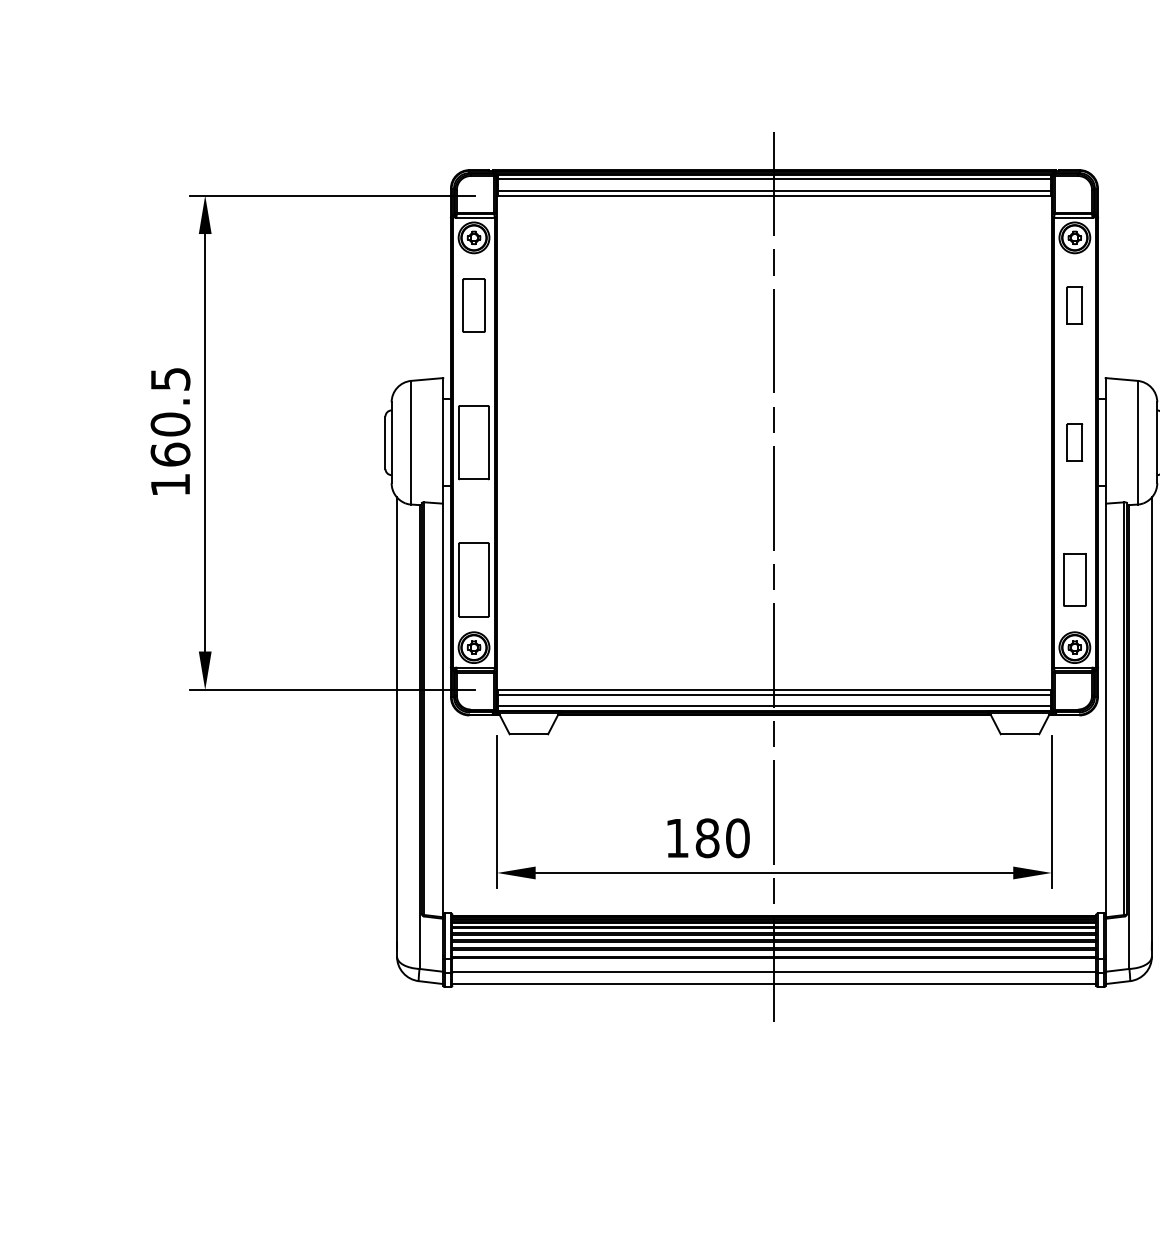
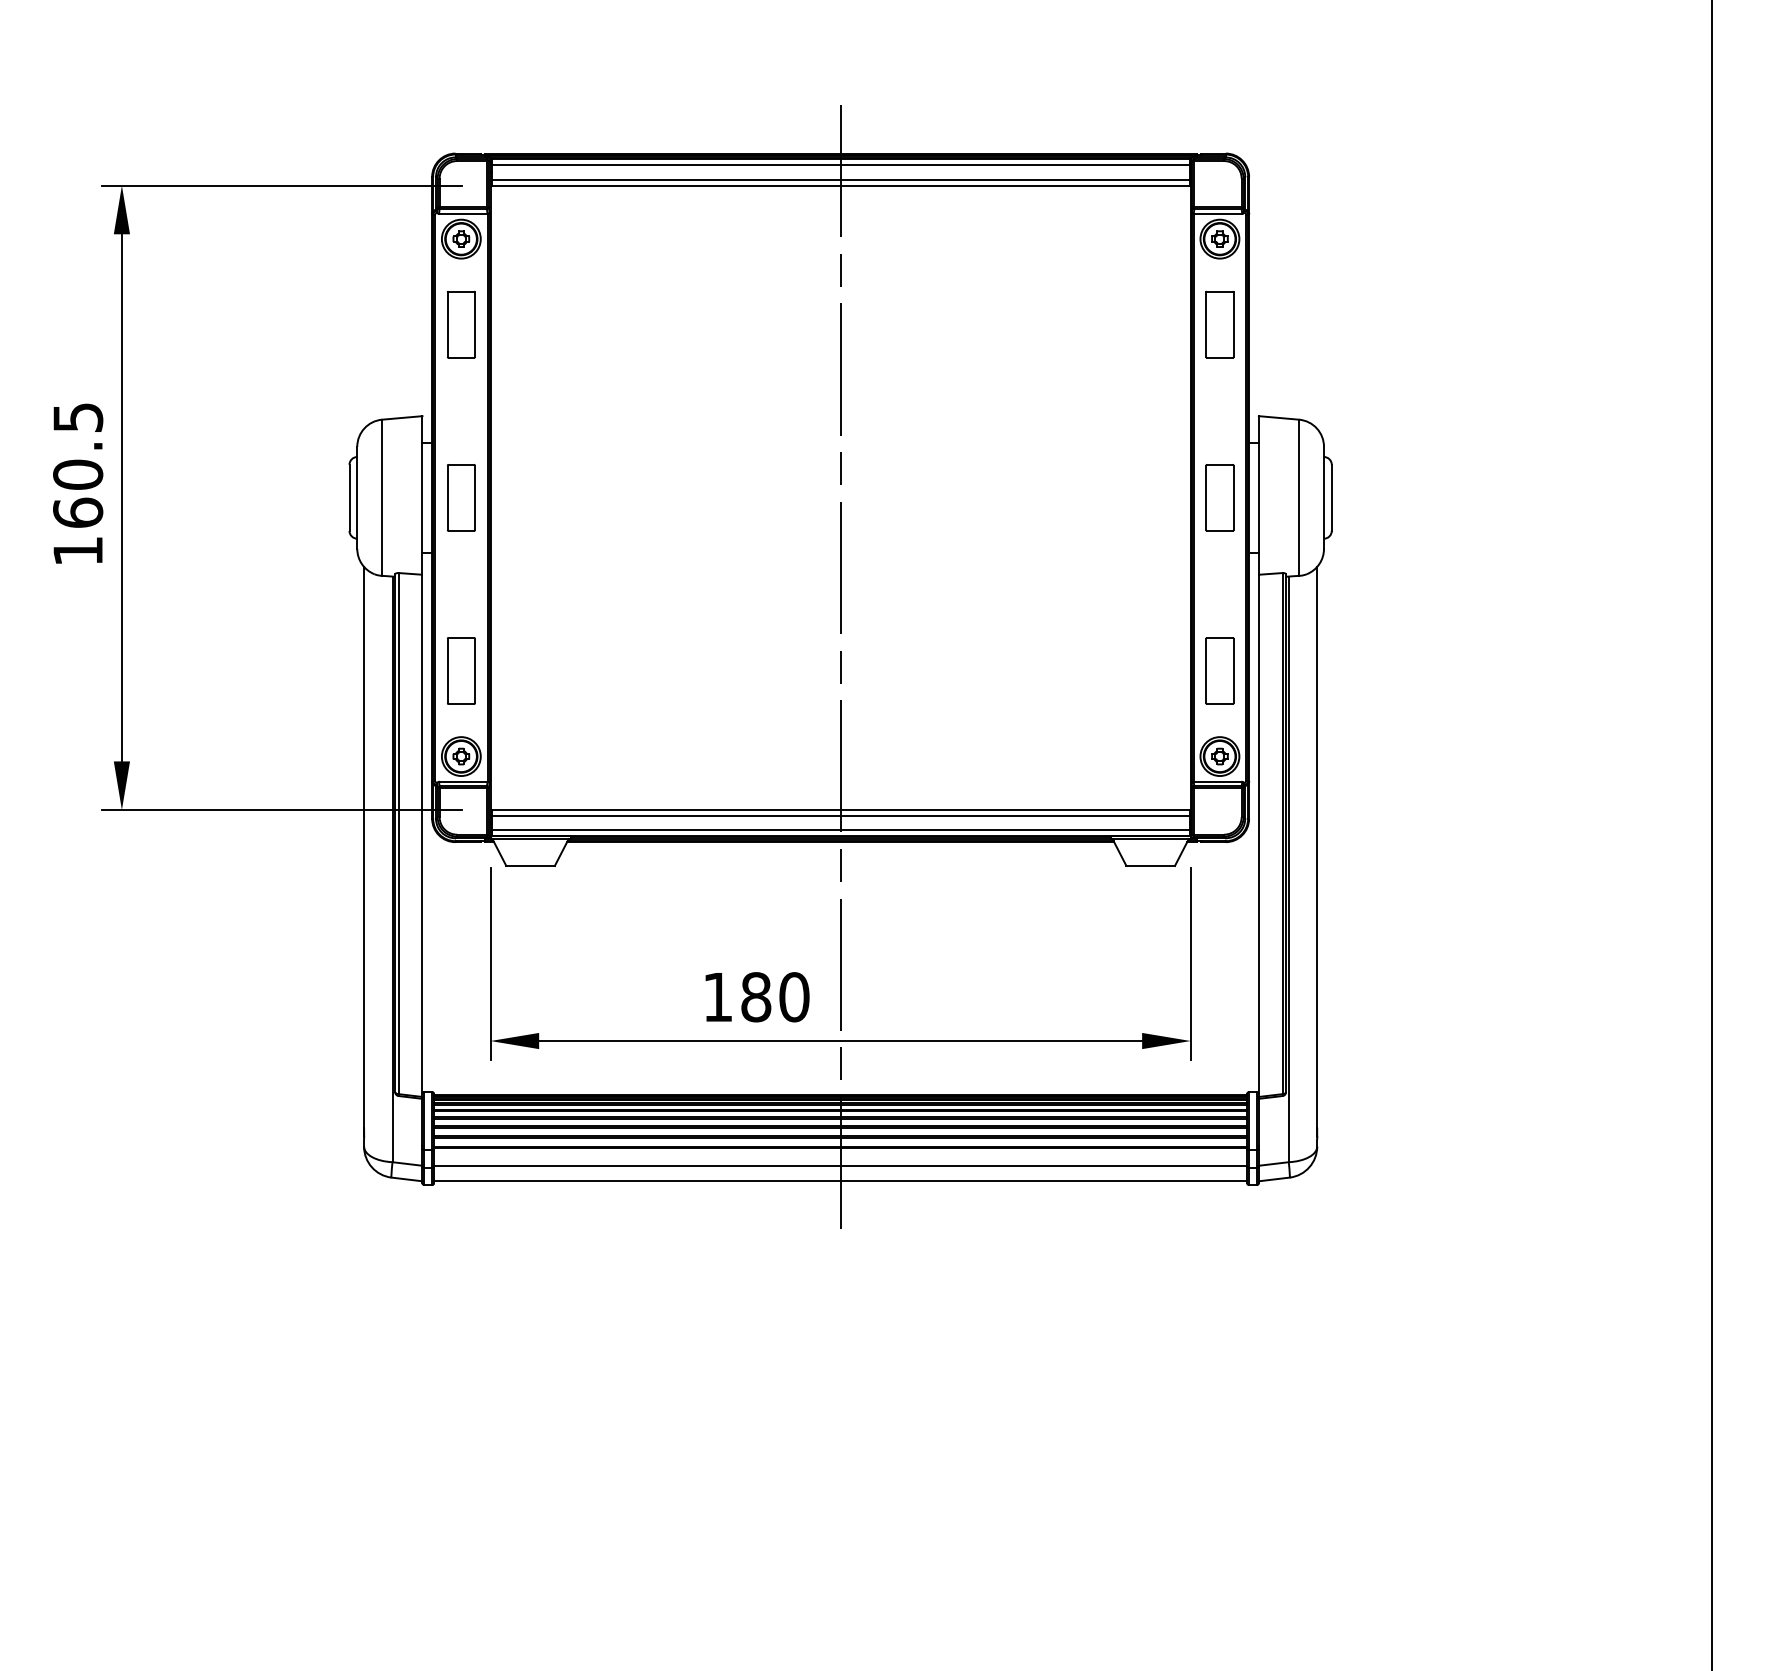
part: (1074, 305) -> (1219, 324), size x1.43
part: (474, 442) -> (461, 497), size x0.71
part: (1074, 442) -> (1219, 497), size x1.43
part: (474, 579) -> (461, 670), size x0.71

